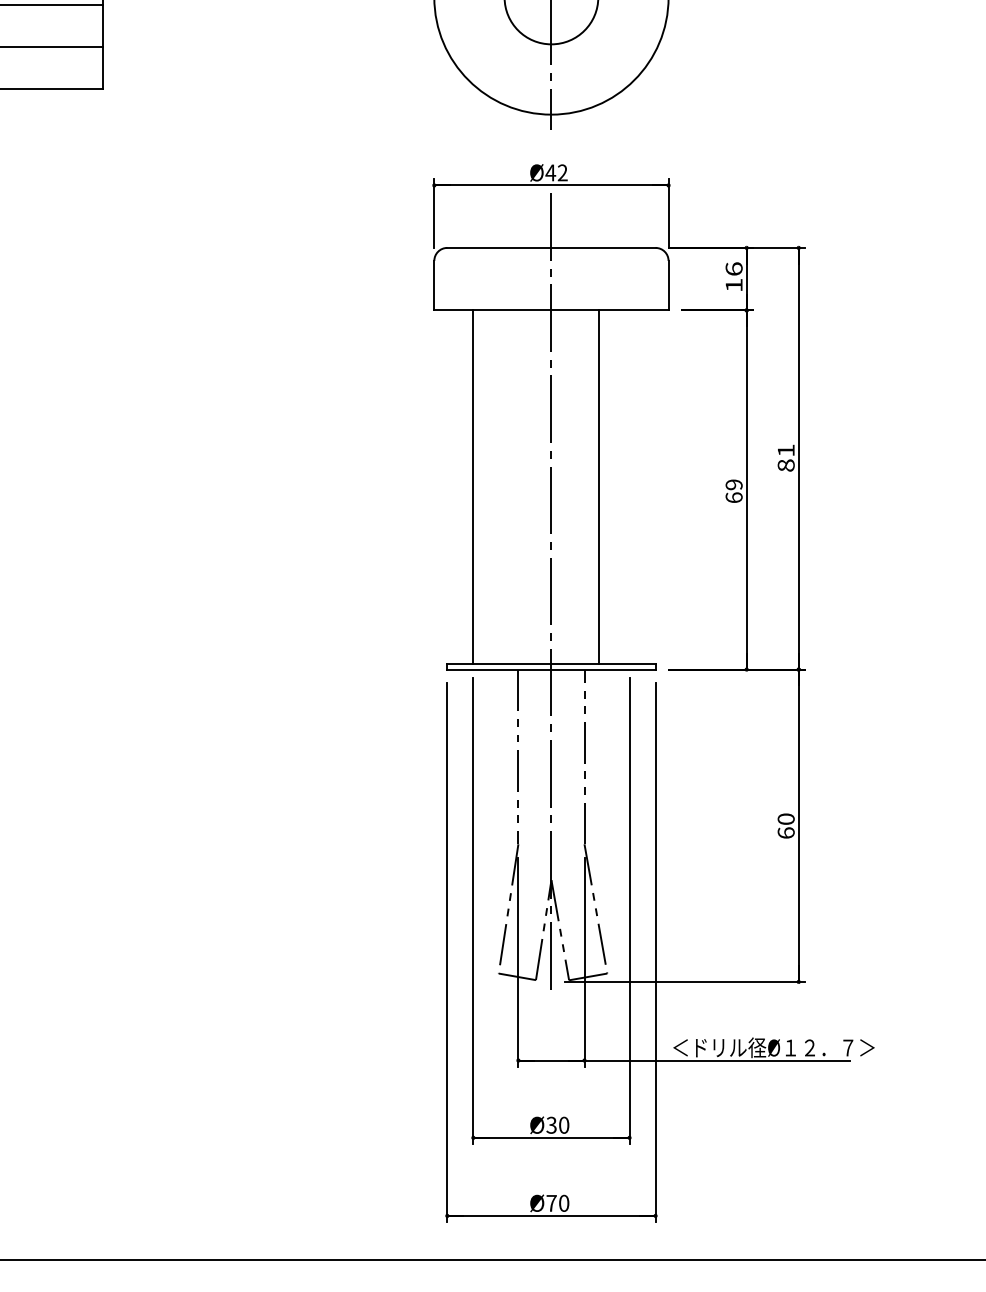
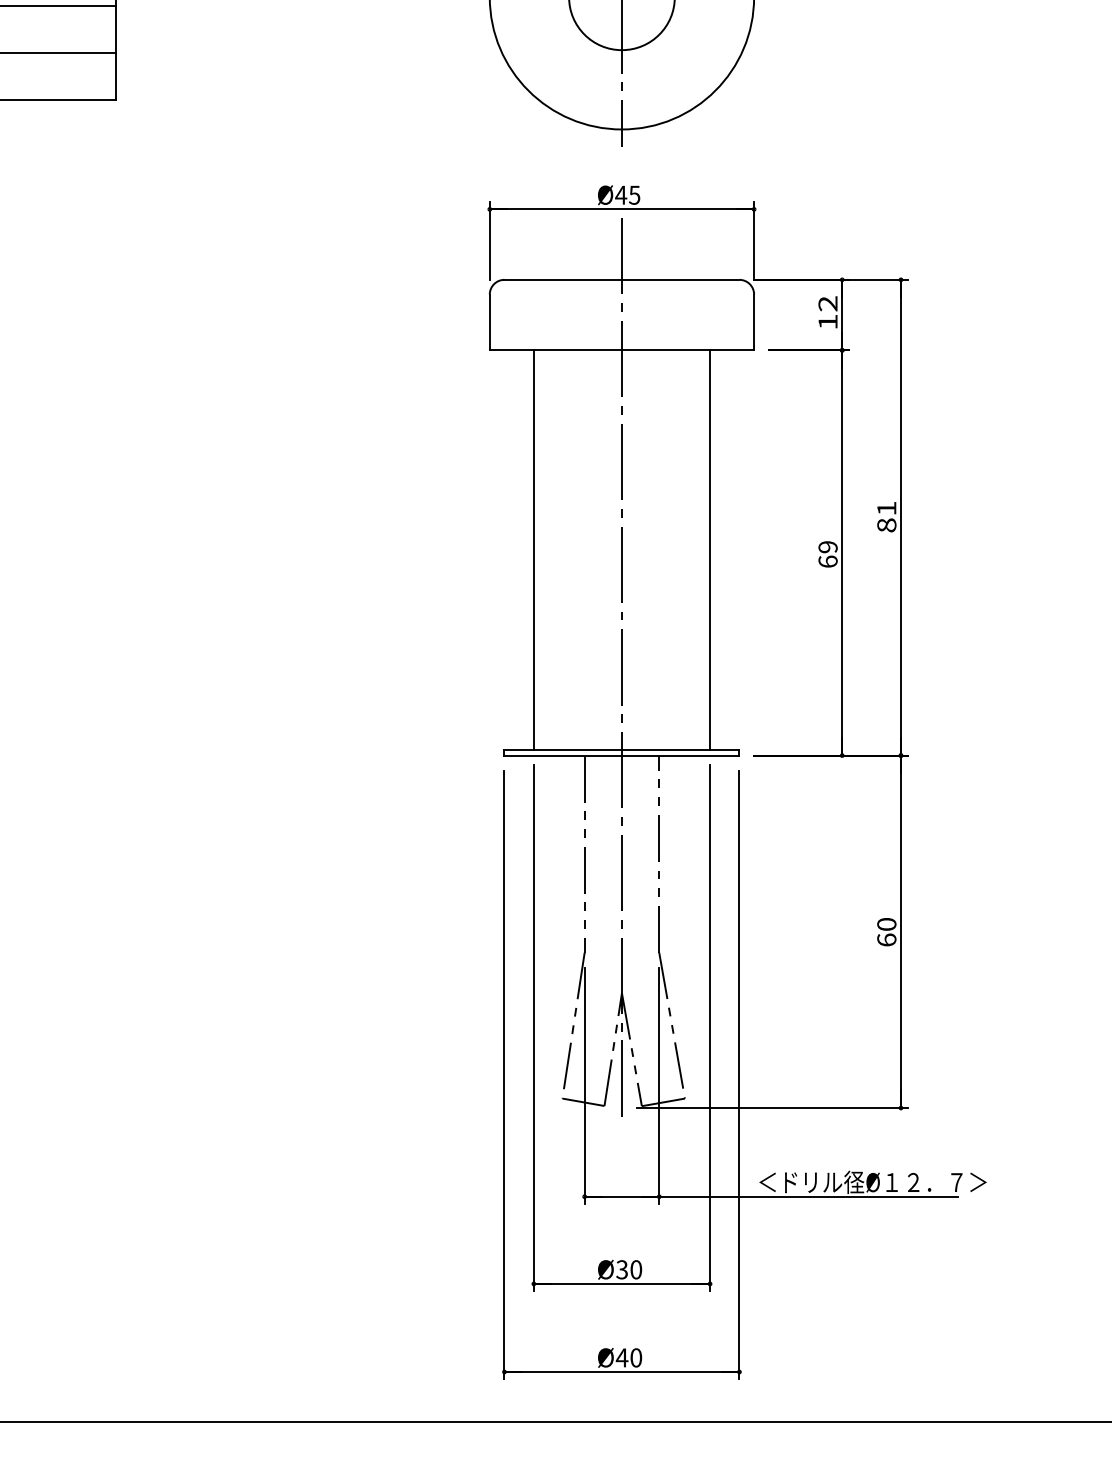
text: (562, 172) -> (634, 194), Ø42 -> Ø45
text: (733, 268) -> (827, 303), 16 -> 12
line: (598, 486) -> (710, 549), moved
text: (551, 1203) -> (621, 1357), Ø70 -> Ø40

